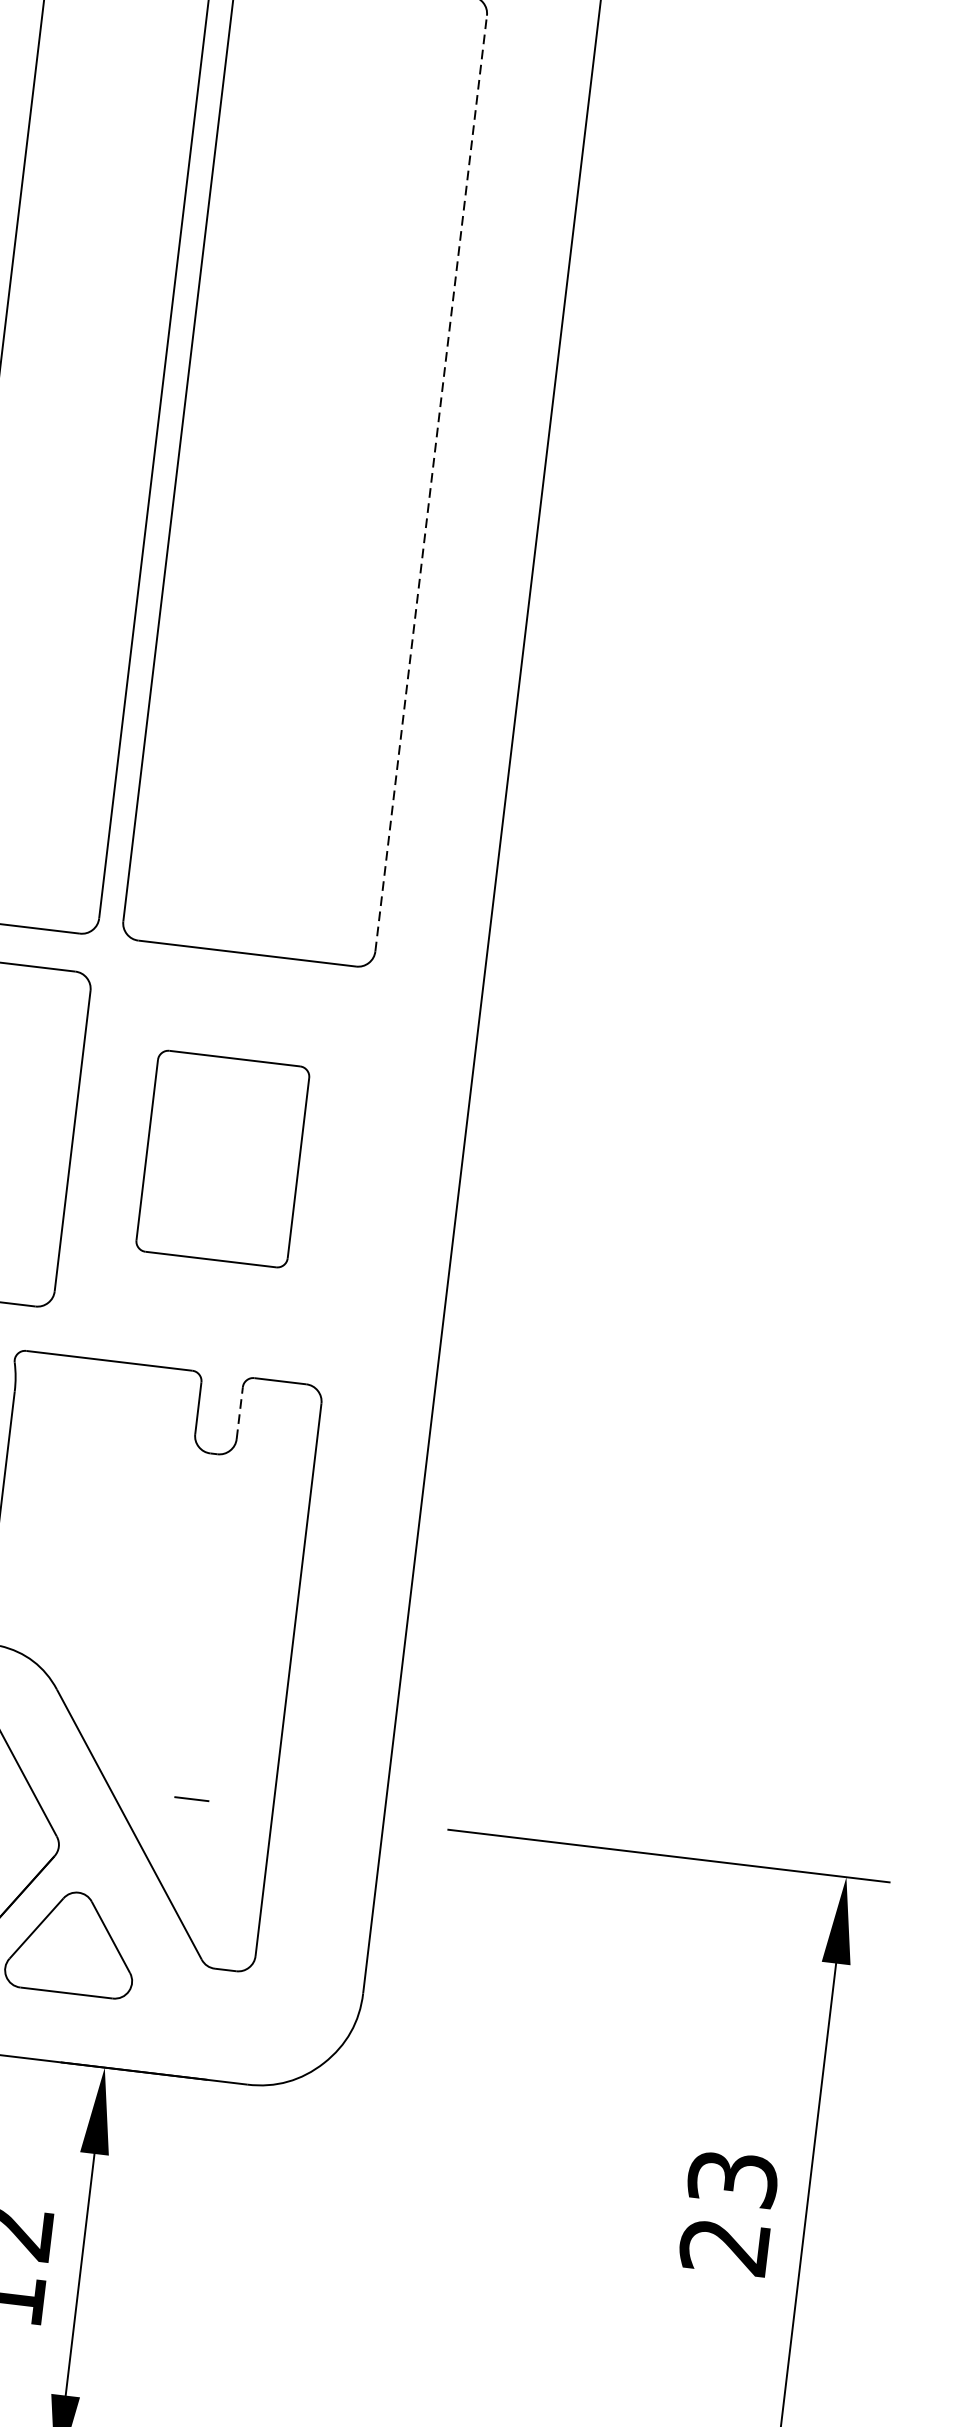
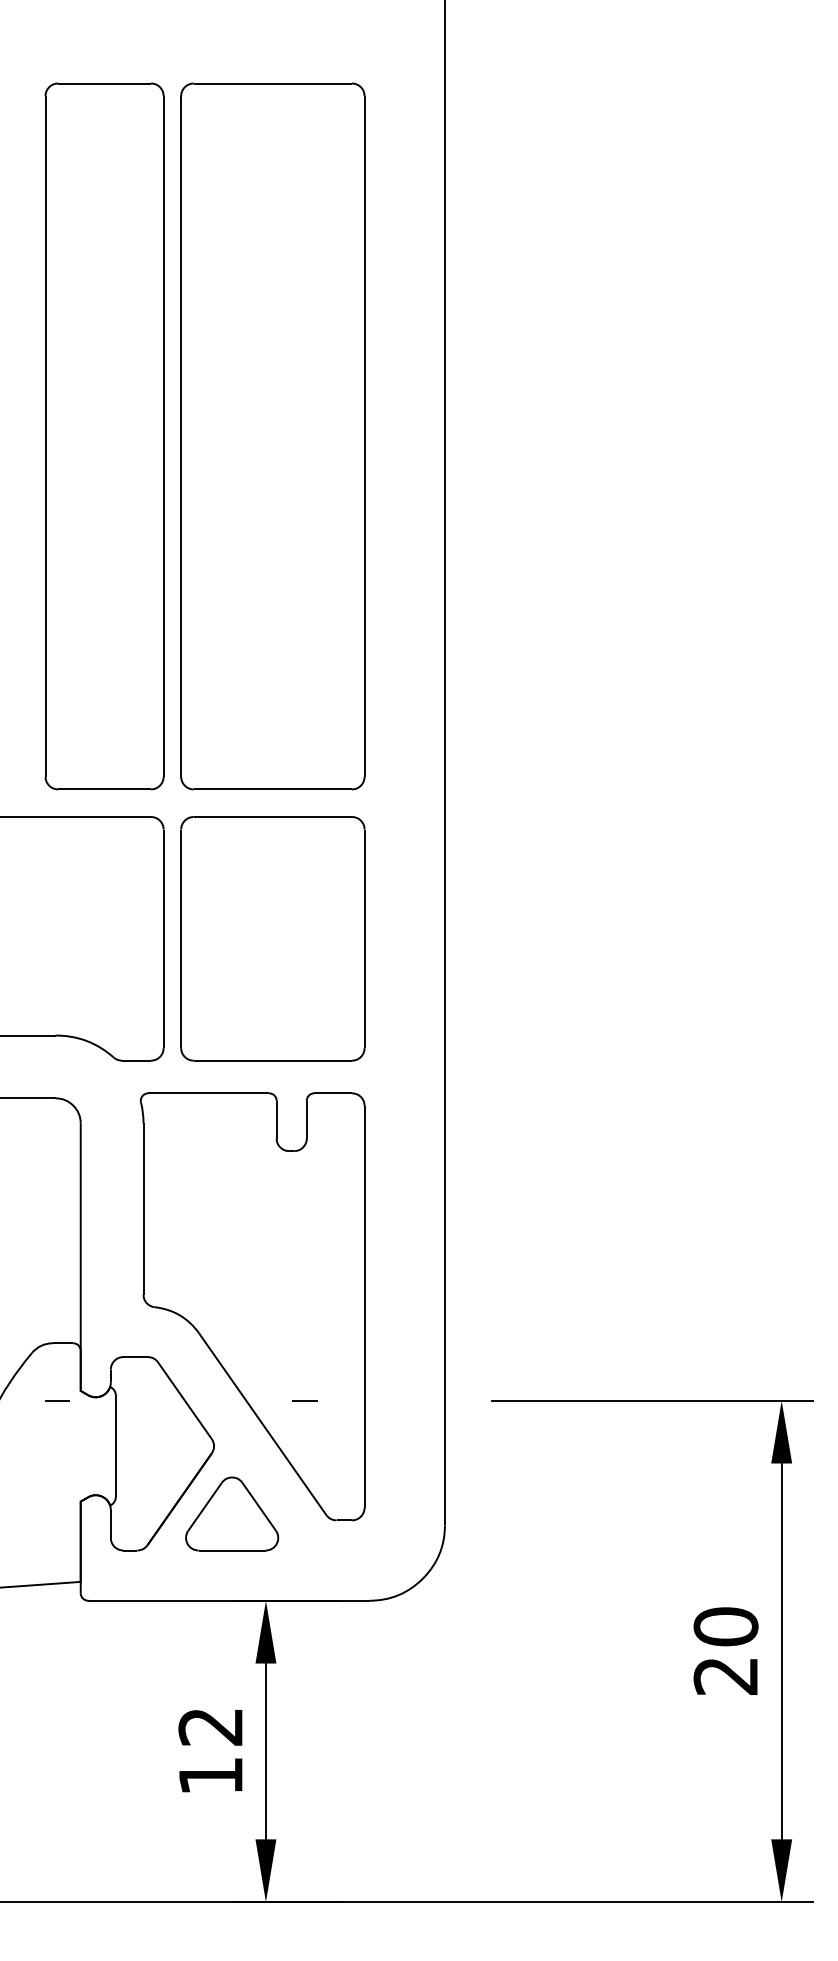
line: (431, 482) -> (364, 435), dashed -> solid
part: (222, 1158) -> (272, 938), size x1.67
line: (239, 1412) -> (306, 1119), dashed -> solid
text: (732, 2178) -> (725, 1626), 23 -> 20

